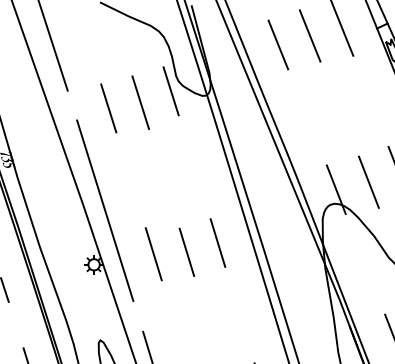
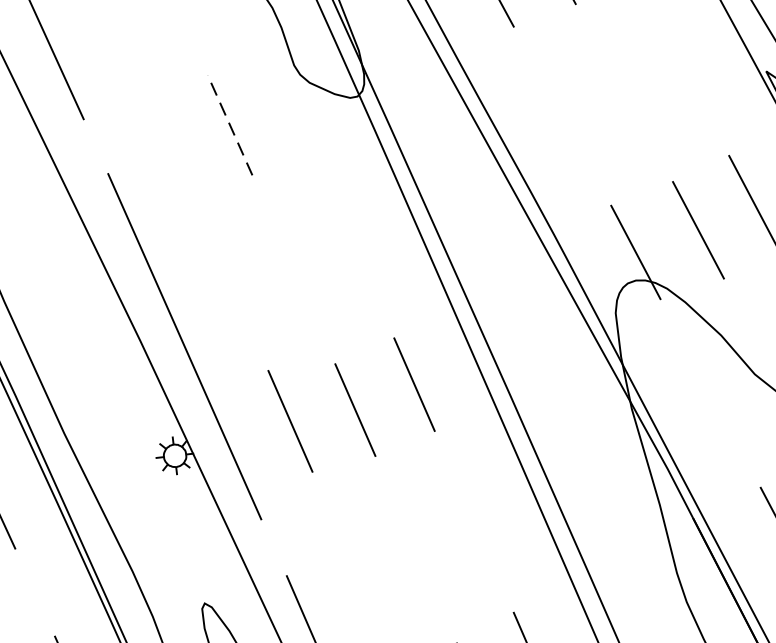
line: (170, 91) -> (286, 96), removed
line: (140, 102) -> (229, 125), solid -> dashed
line: (108, 108) -> (167, 144), removed

